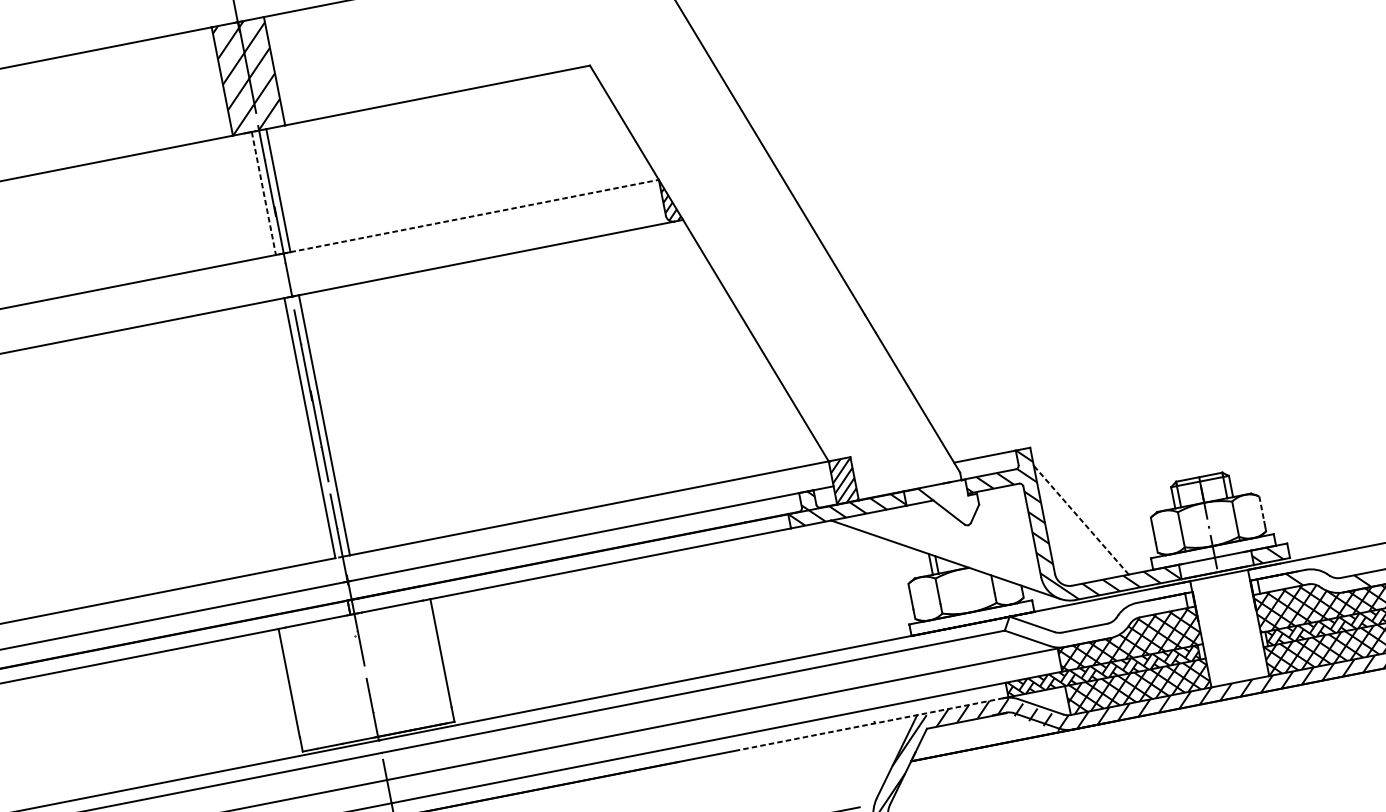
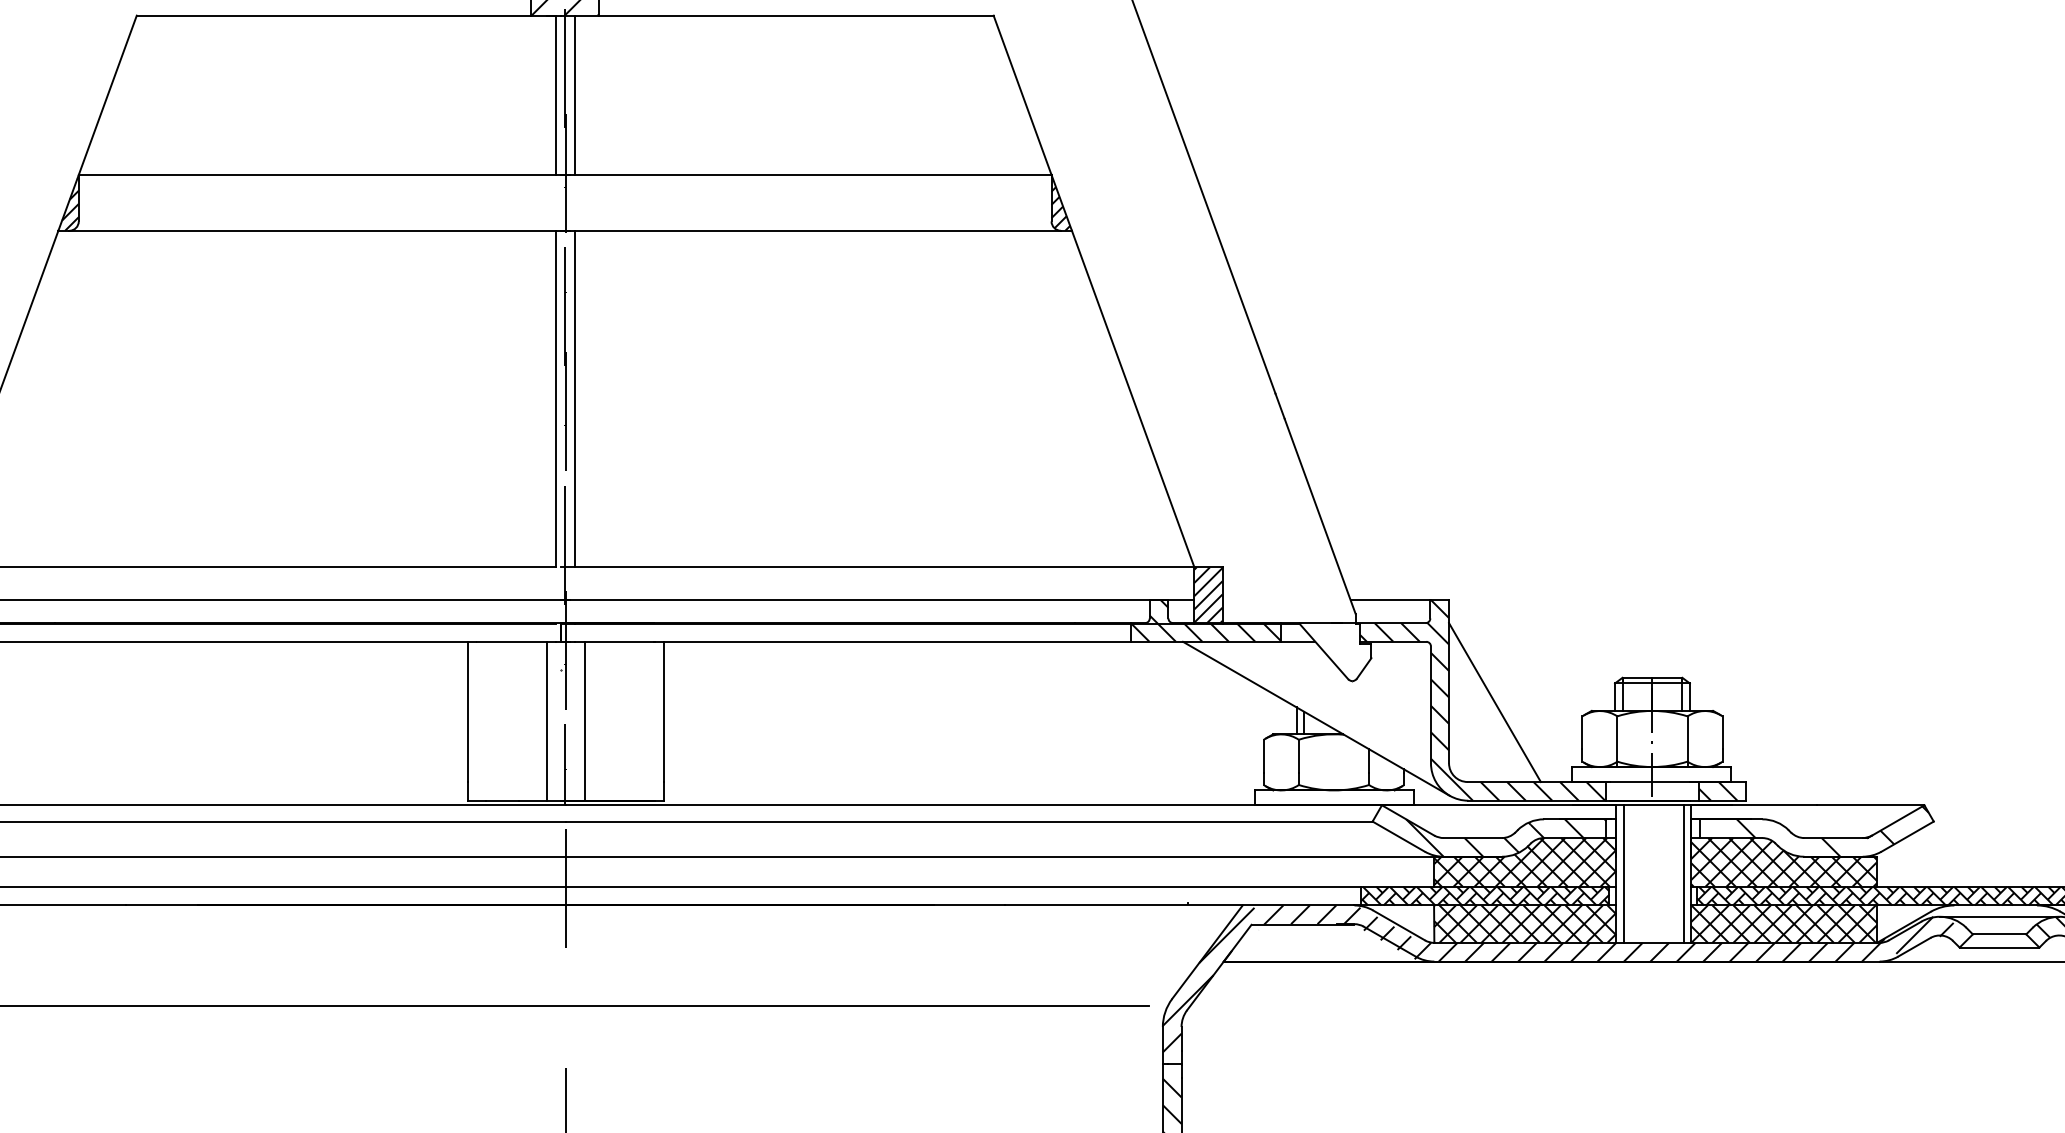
line: (263, 193) -> (555, 95), dashed -> solid
line: (474, 215) -> (813, 174), dashed -> solid
line: (1261, 508) -> (1722, 732), dashed -> solid
line: (1080, 520) -> (1494, 702), dashed -> solid
hatch: (1110, 622) -> (1506, 837), added
line: (1252, 623) -> (1683, 873), added
line: (1206, 632) -> (1623, 873), added
line: (380, 672) -> (584, 720), added
line: (352, 677) -> (547, 720), added
line: (868, 724) -> (1179, 905), dashed -> solid

